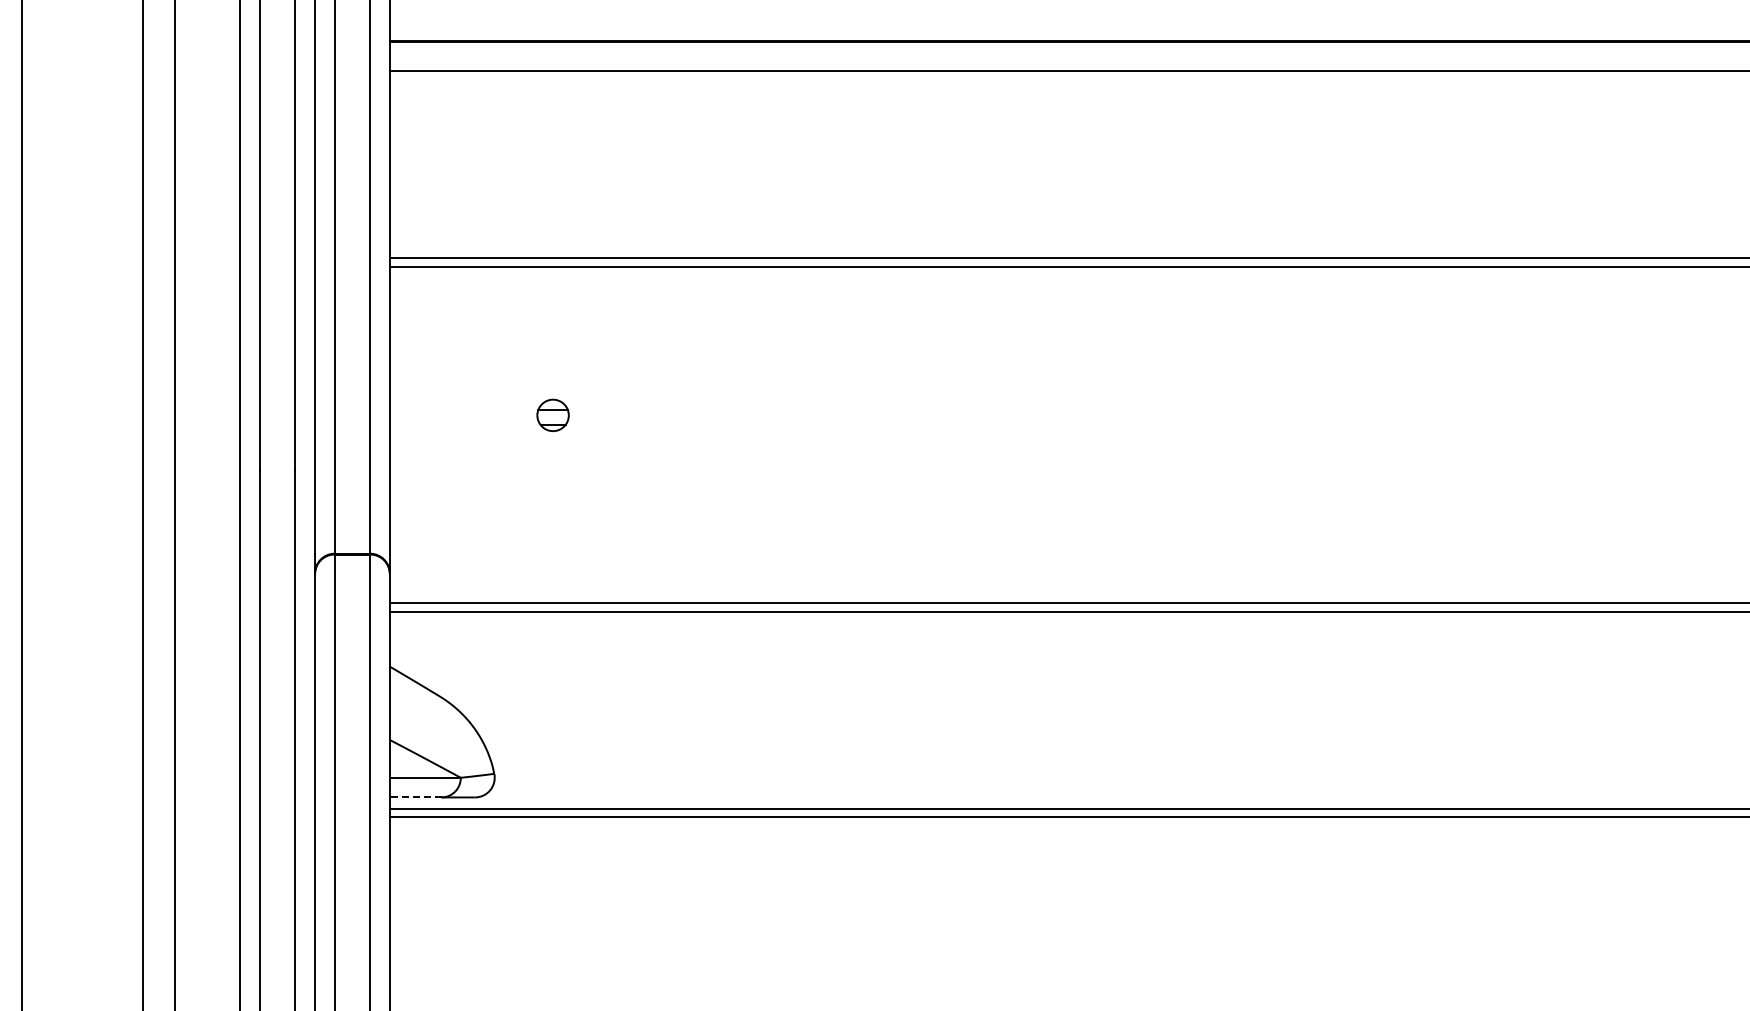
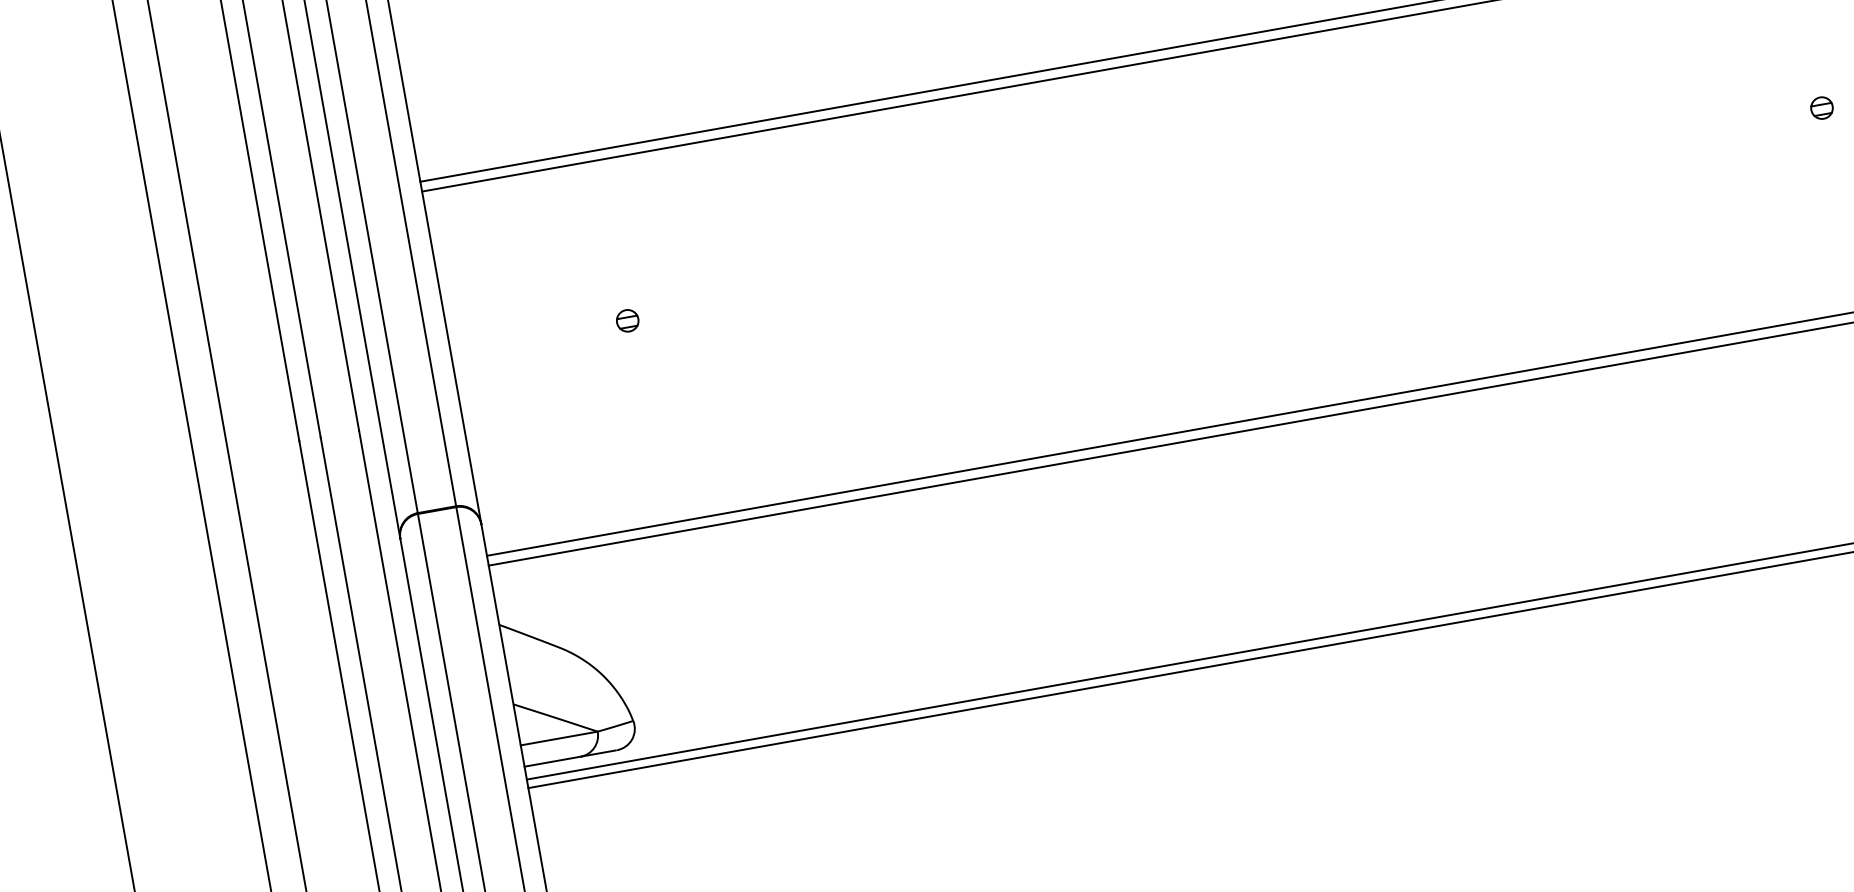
part: (552, 414) -> (626, 320), size x0.62
part: (1654, 414) -> (1821, 107), added
line: (415, 797) -> (552, 761), dashed -> solid

